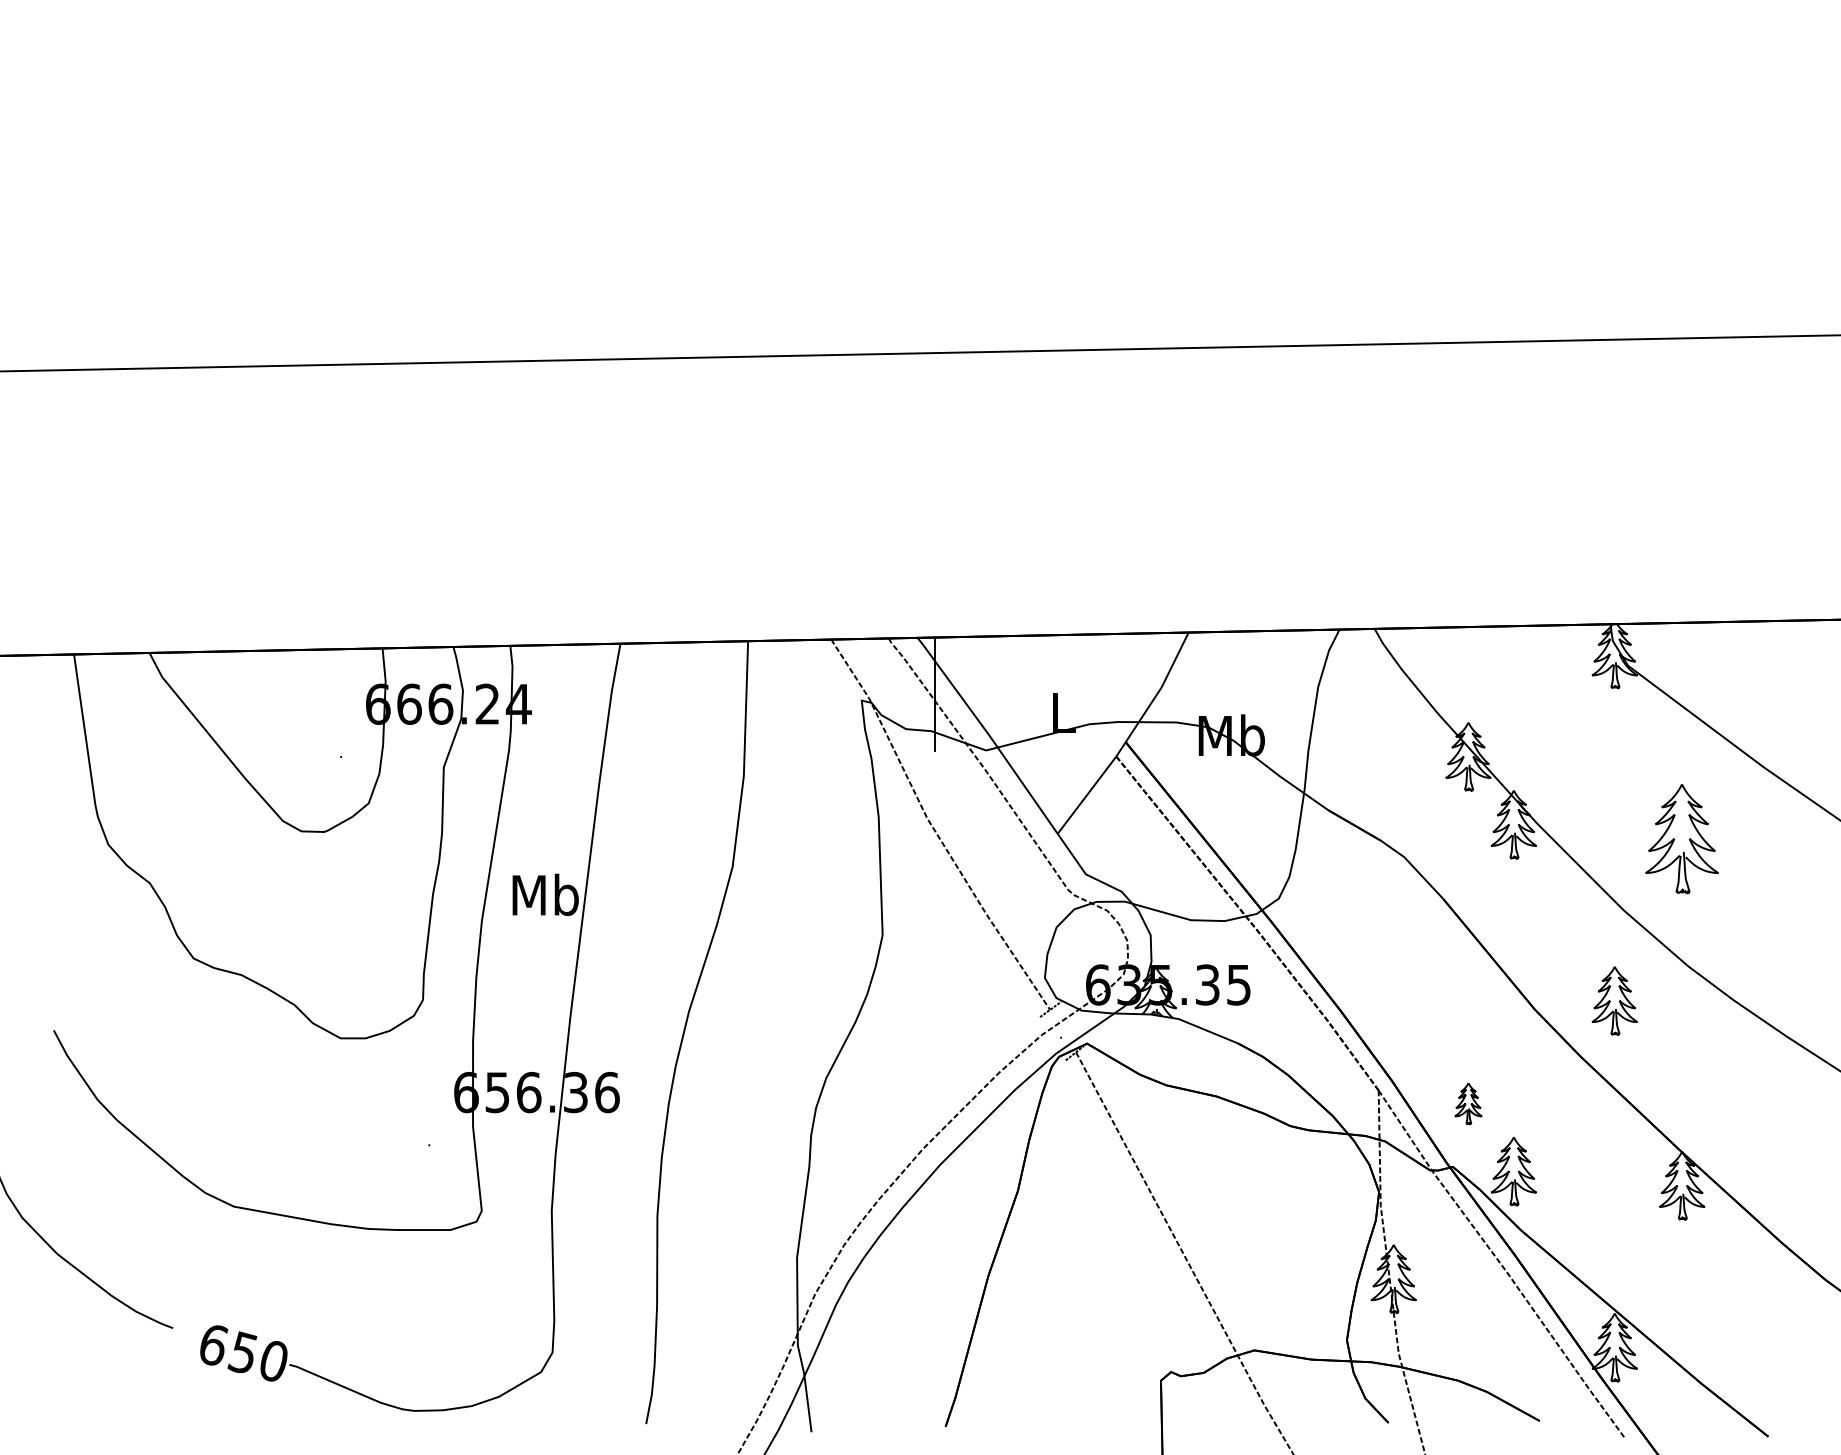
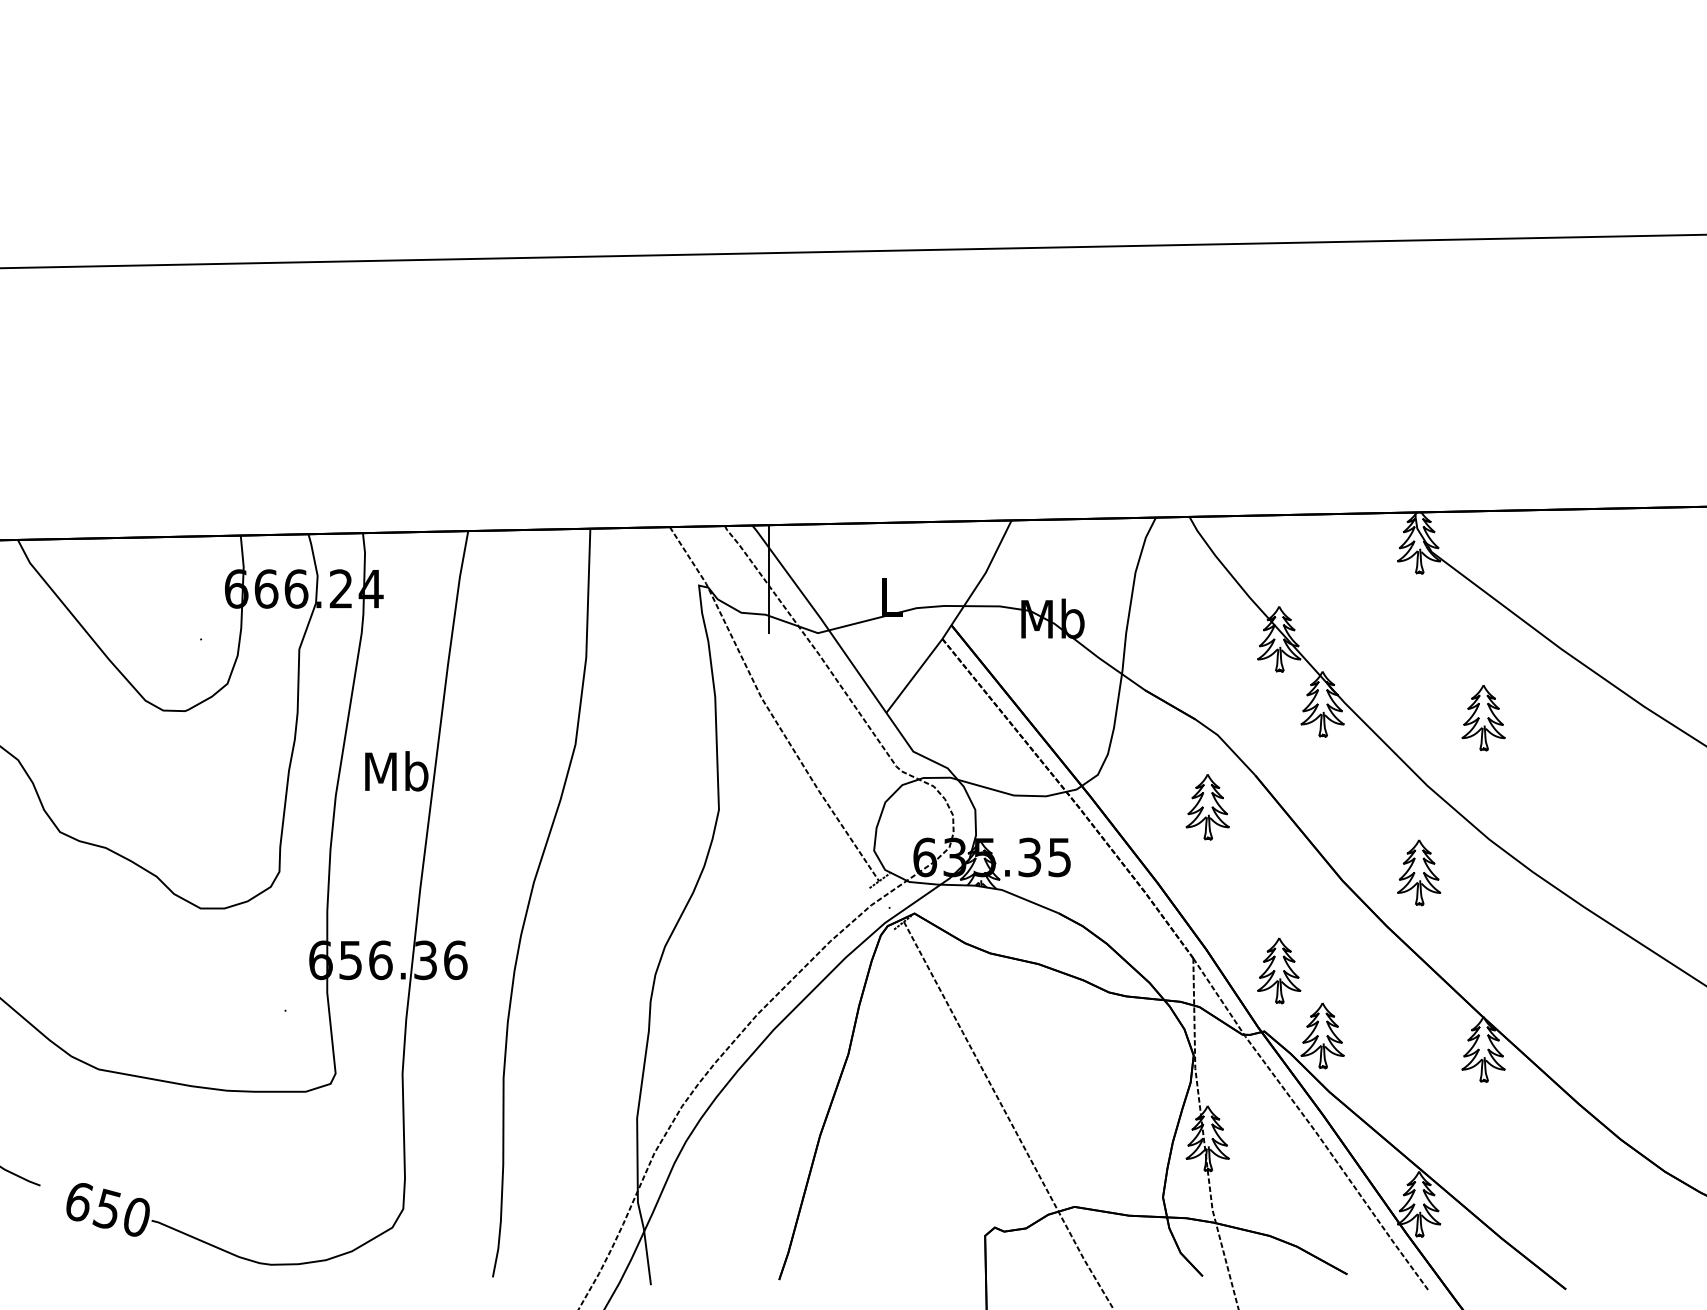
part: (1682, 838) -> (1483, 717), size x0.62
part: (1393, 932) -> (1207, 807), added
part: (1468, 1103) -> (1279, 970), size x1.67

